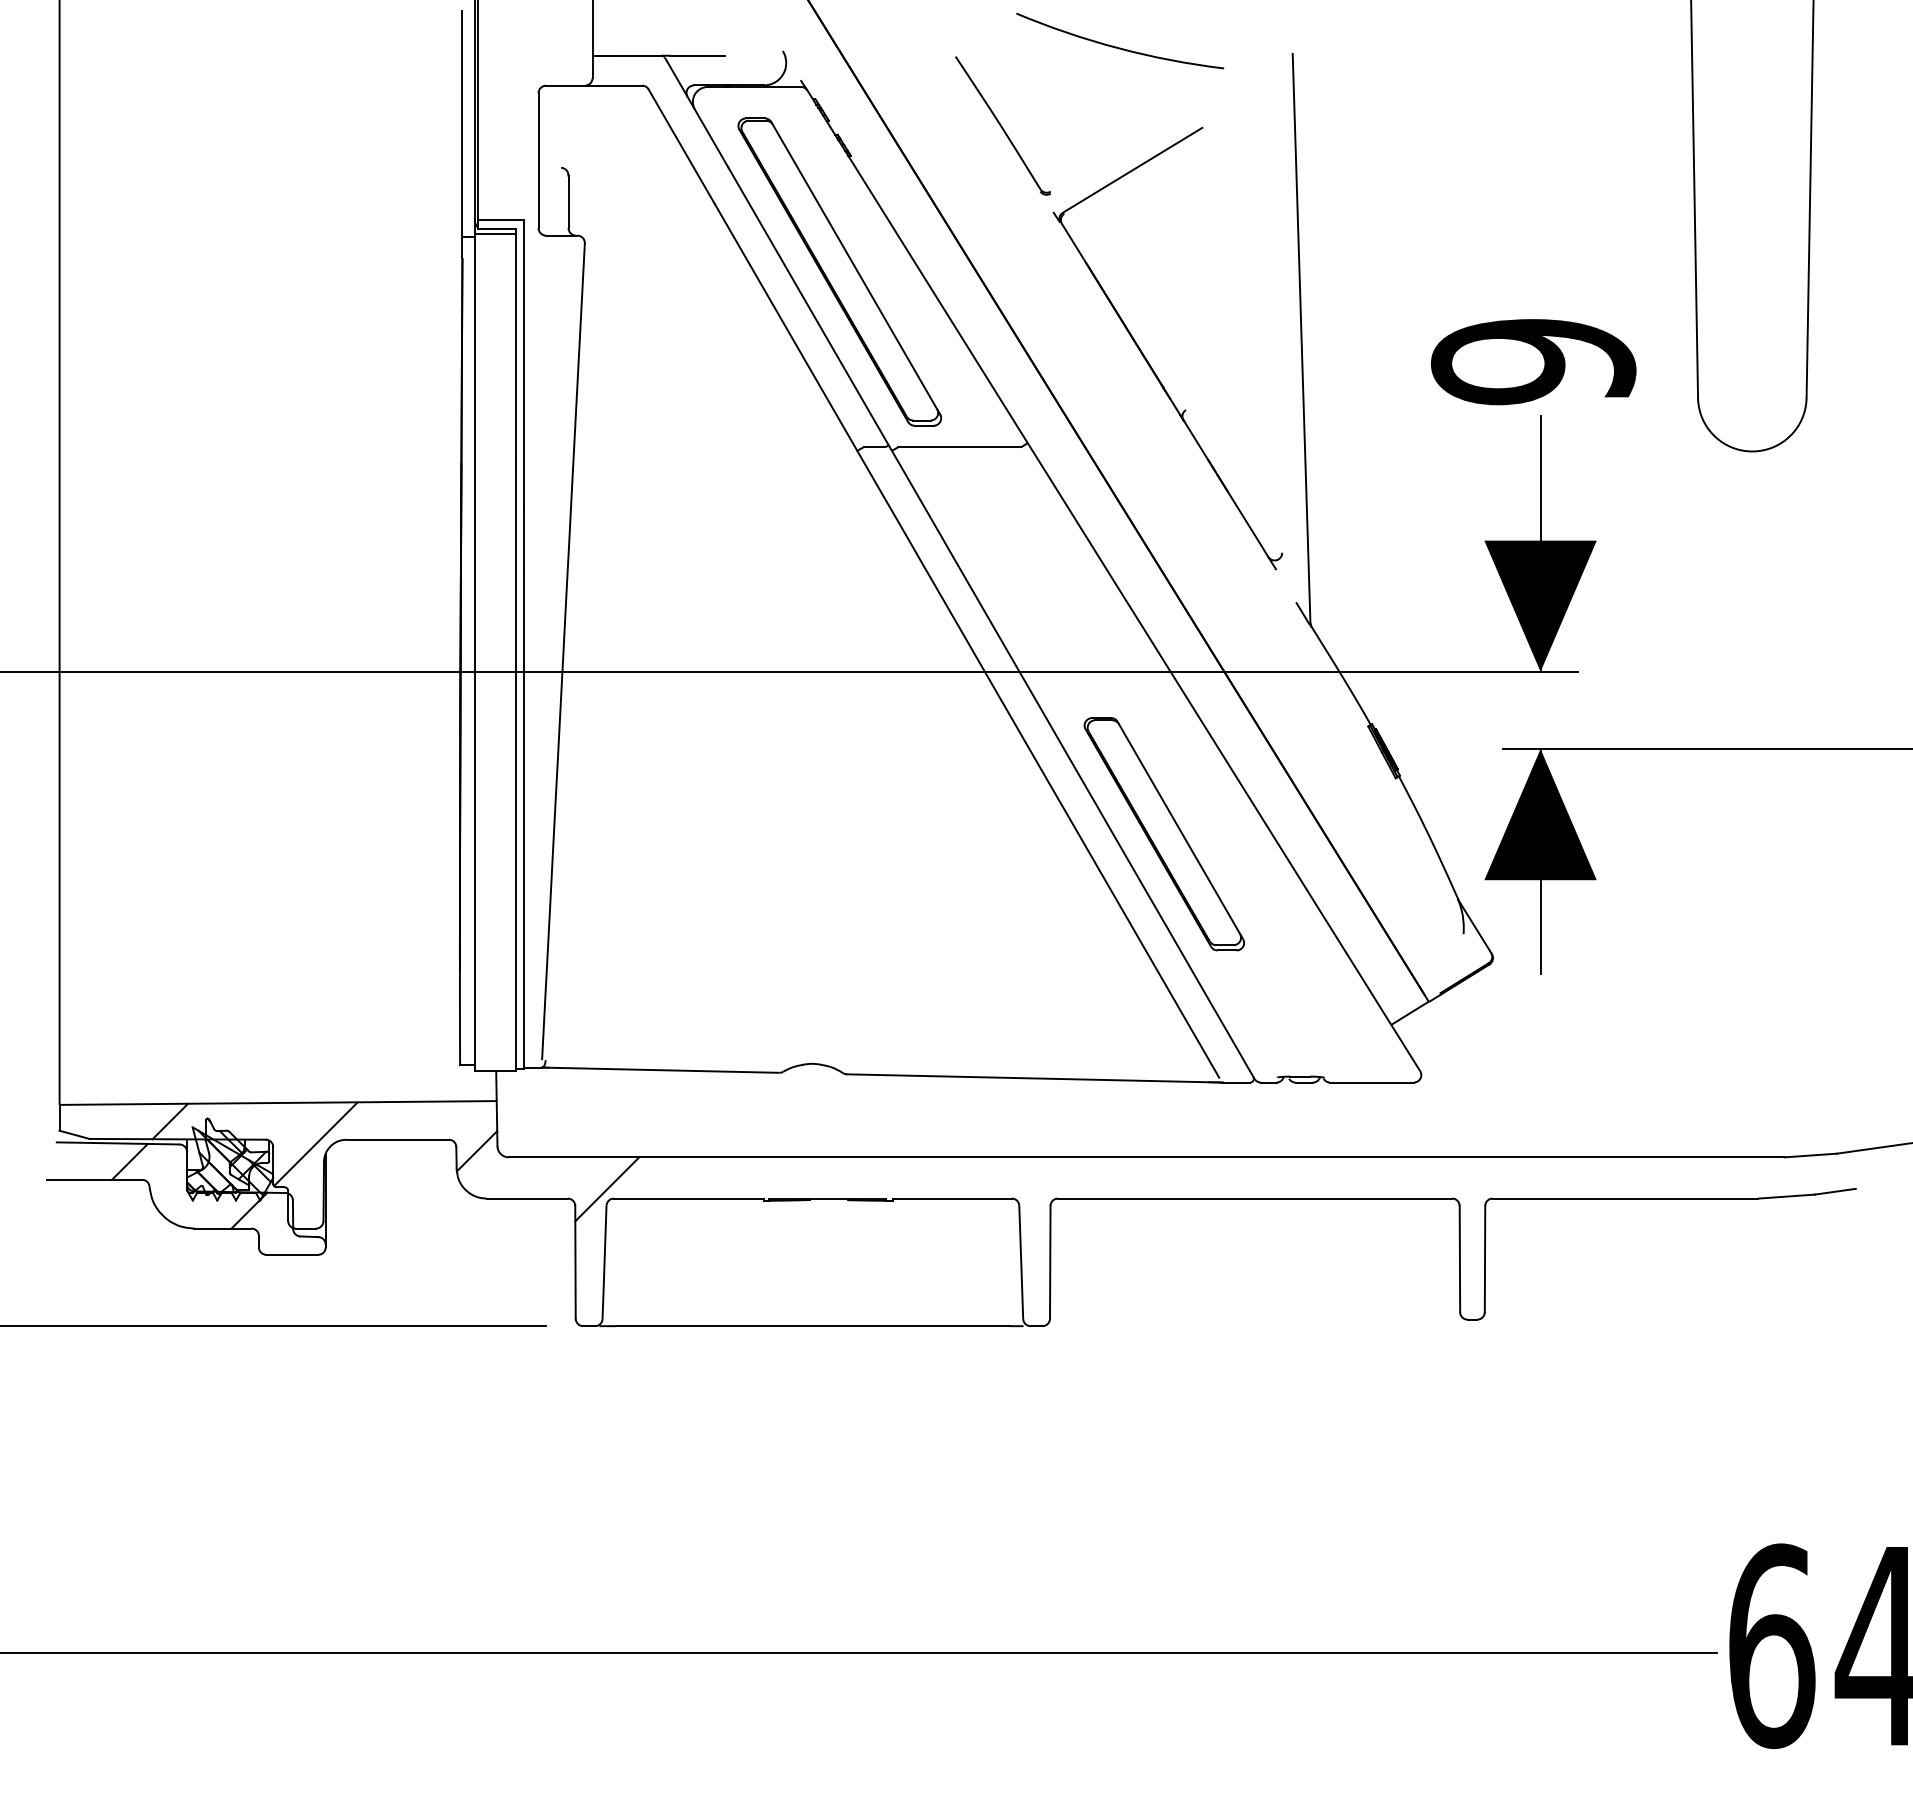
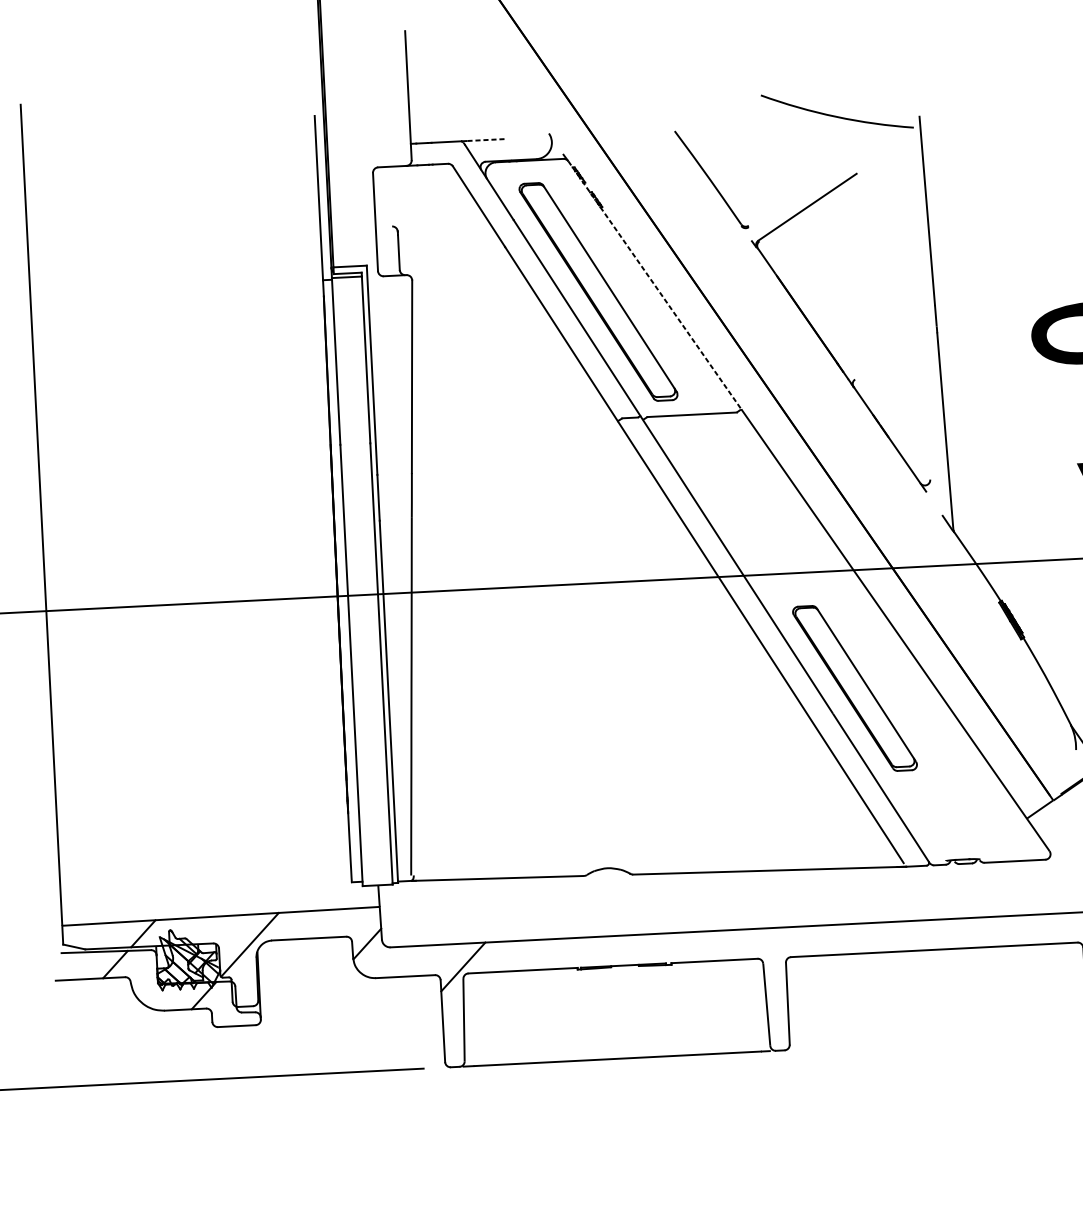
arc: (1120, 47) -> (837, 116), moved
line: (697, 55) -> (487, 139), solid -> dashed
line: (917, 266) -> (654, 285), solid -> dashed

